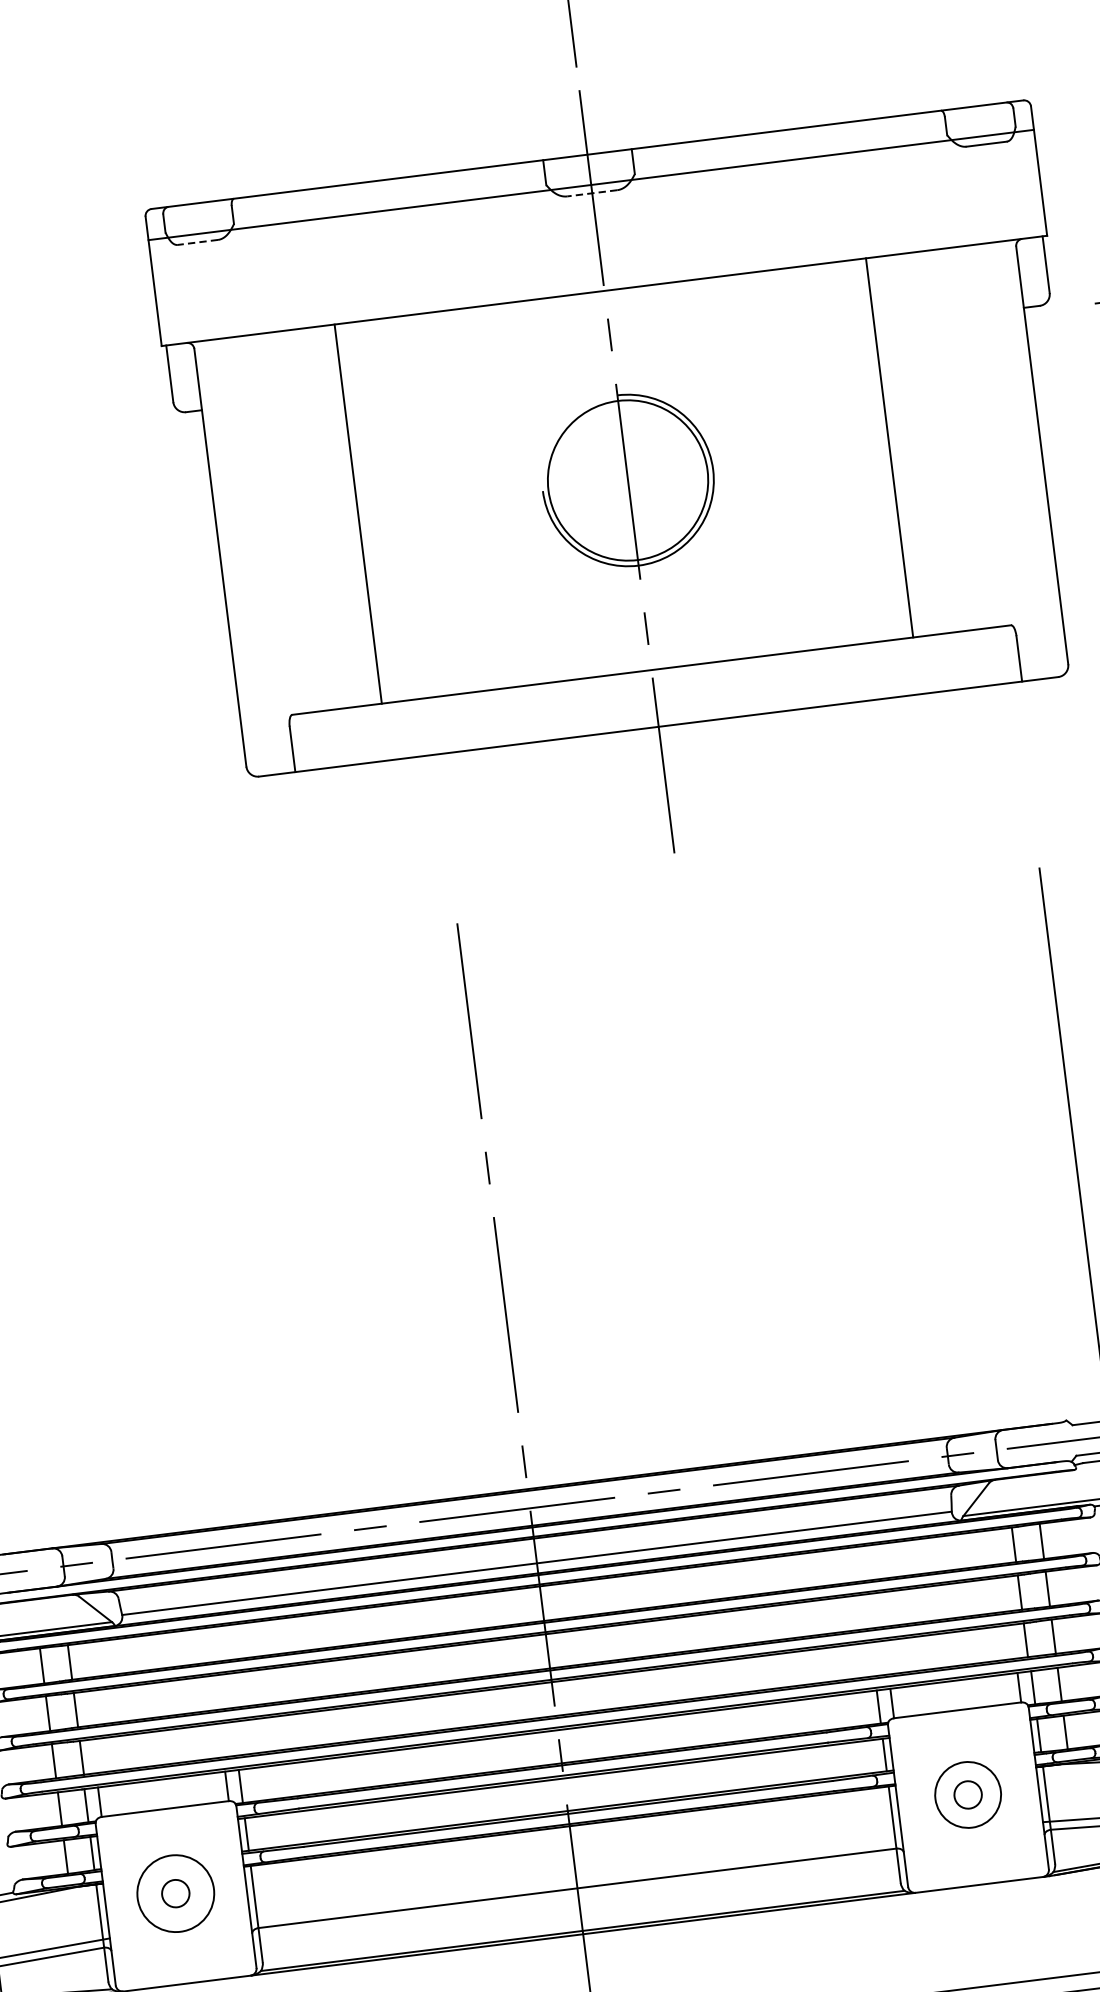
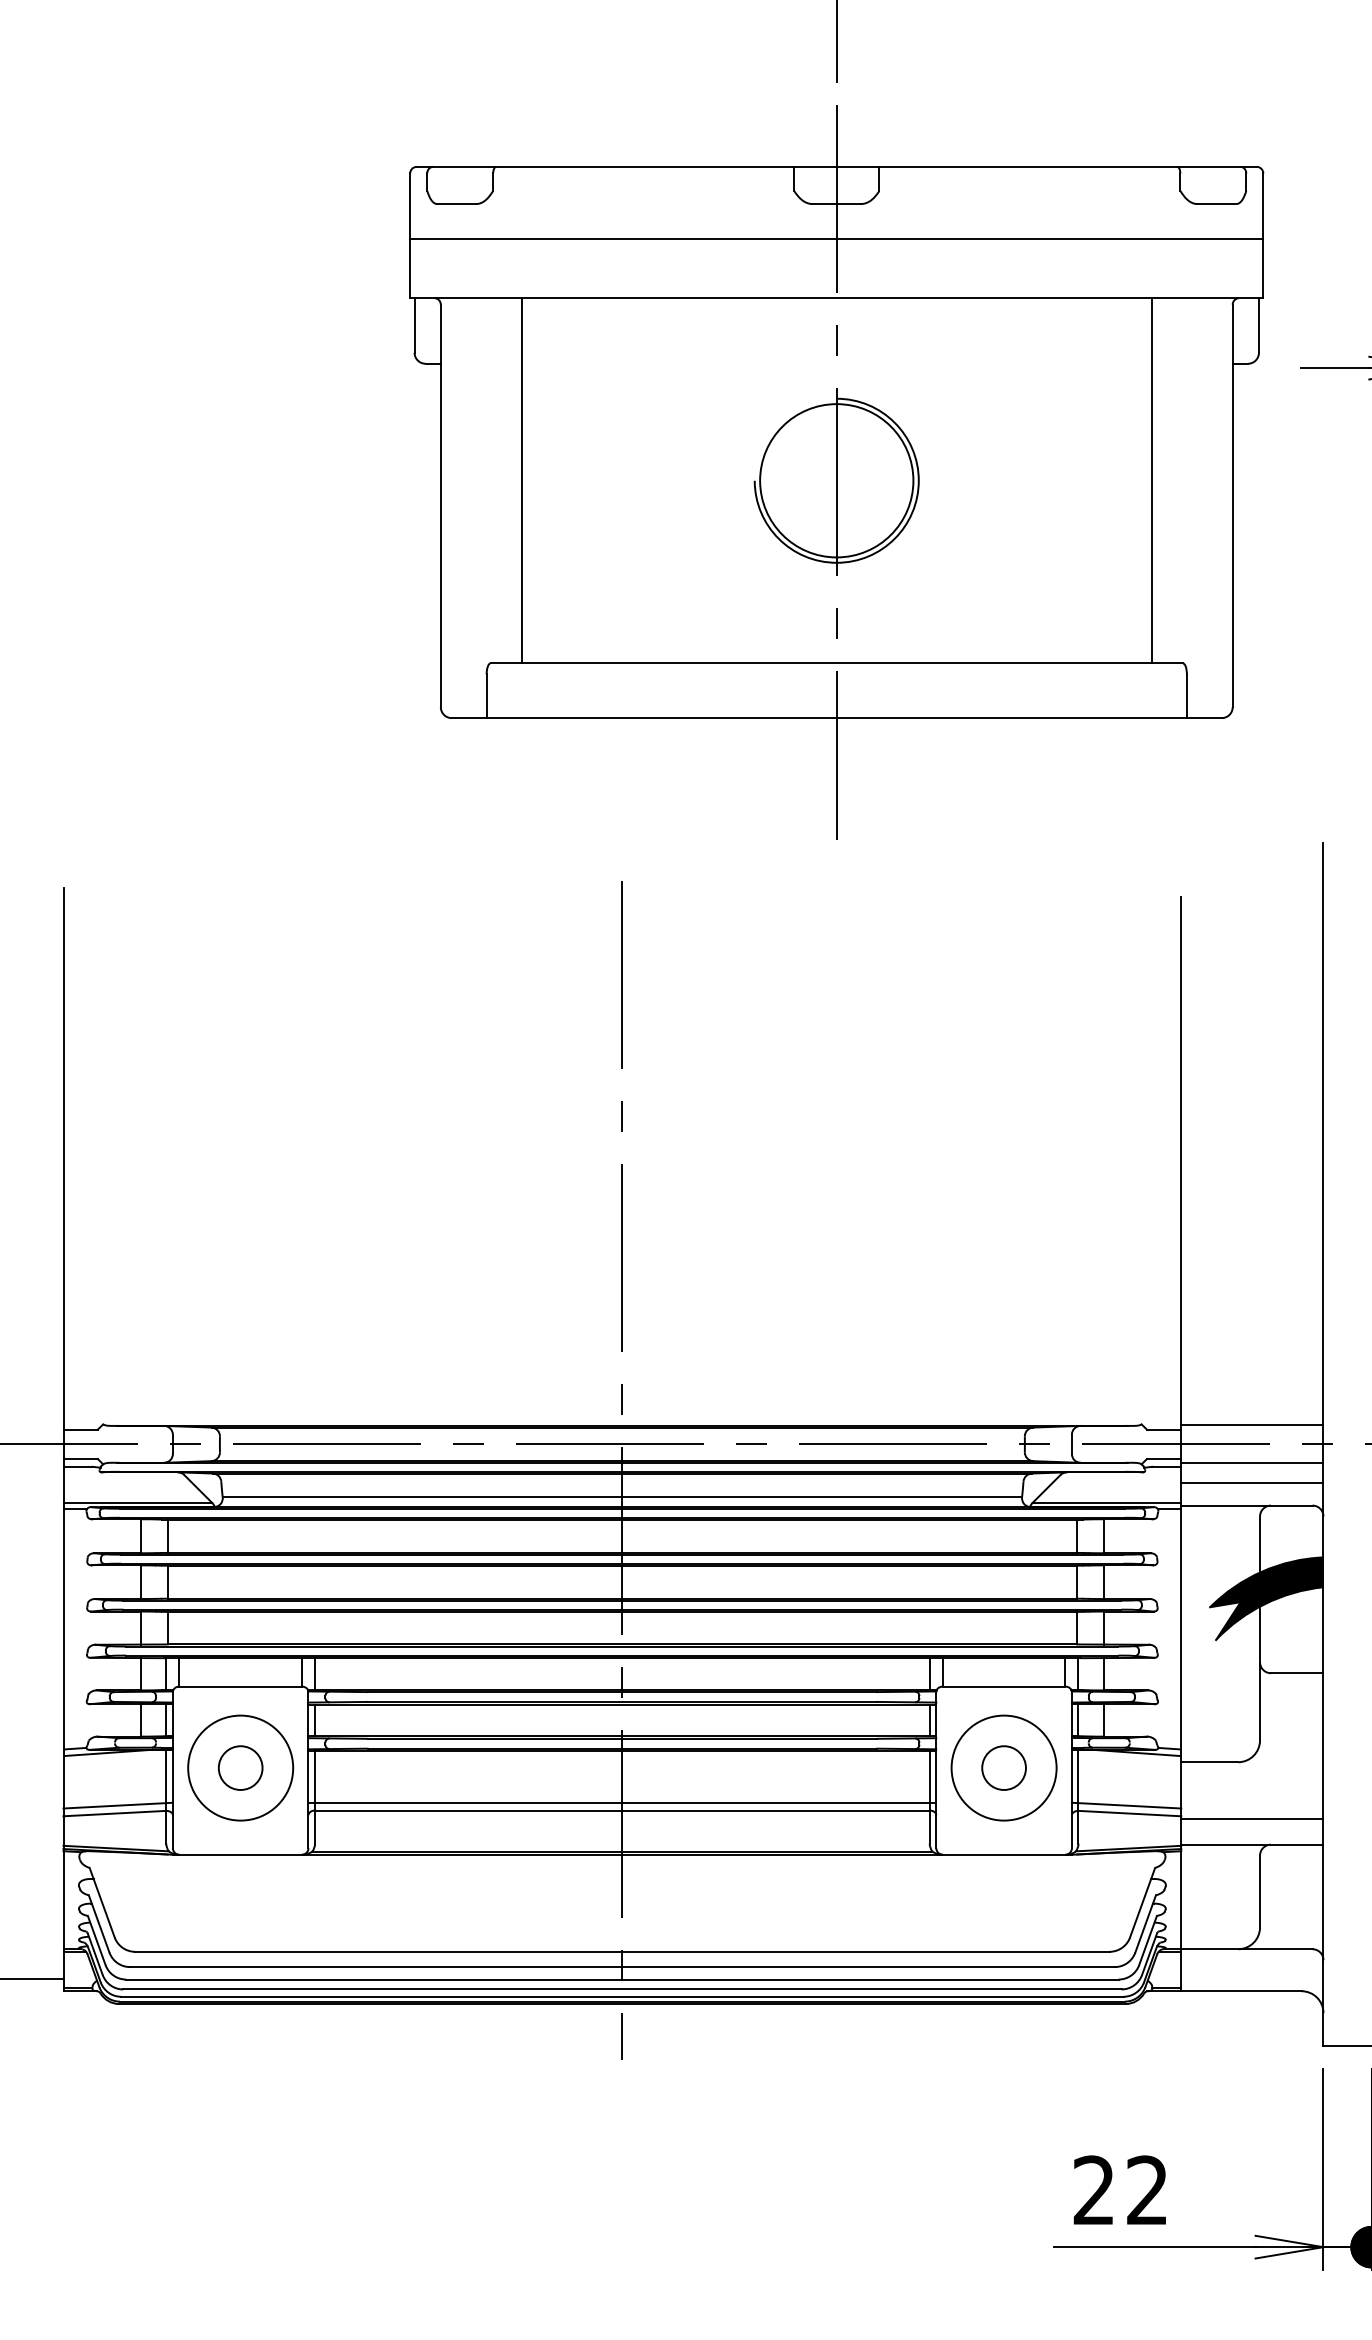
line: (591, 185) -> (836, 239), moved
line: (592, 193) -> (836, 204), dashed -> solid
line: (197, 242) -> (456, 204), dashed -> solid
line: (889, 447) -> (1151, 480), moved
line: (357, 513) -> (521, 480), moved
circle: (967, 1794) -> (1003, 1767), size x1.67
circle: (967, 1794) -> (1003, 1767), size x1.67
line: (576, 1879) -> (622, 1802), added
circle: (175, 1893) -> (240, 1767), size x1.43
circle: (175, 1893) -> (240, 1767), size x1.67

